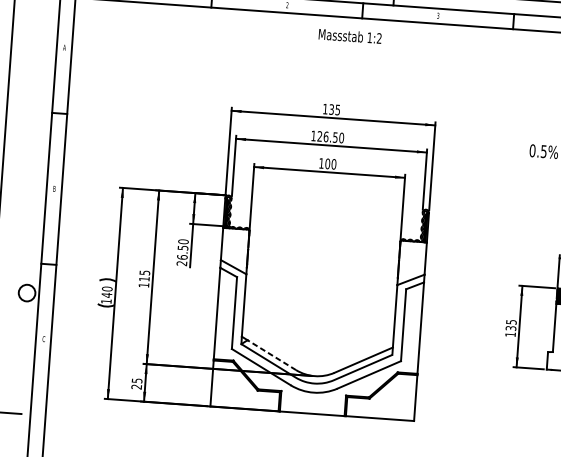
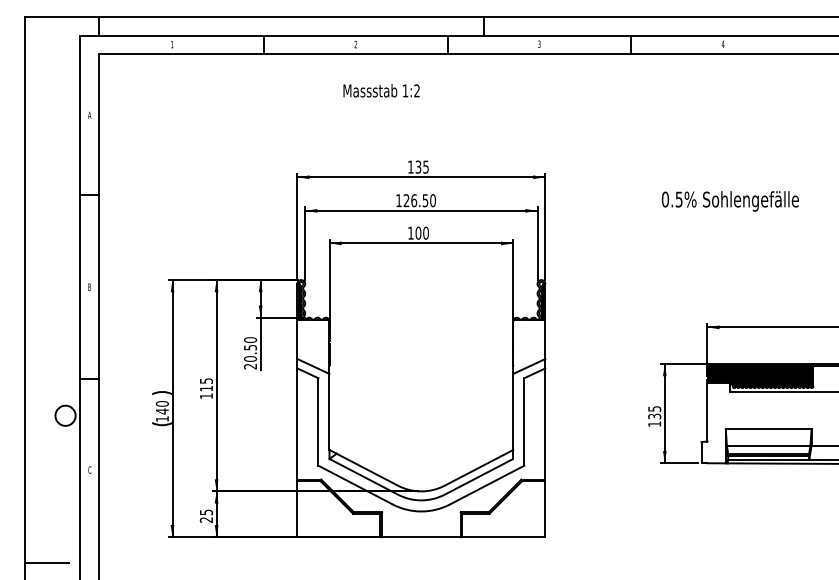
text: (350, 36) -> (381, 90), moved
text: (182, 256) -> (250, 358), 26.50 -> 20.50
line: (271, 355) -> (367, 469), dashed -> solid

